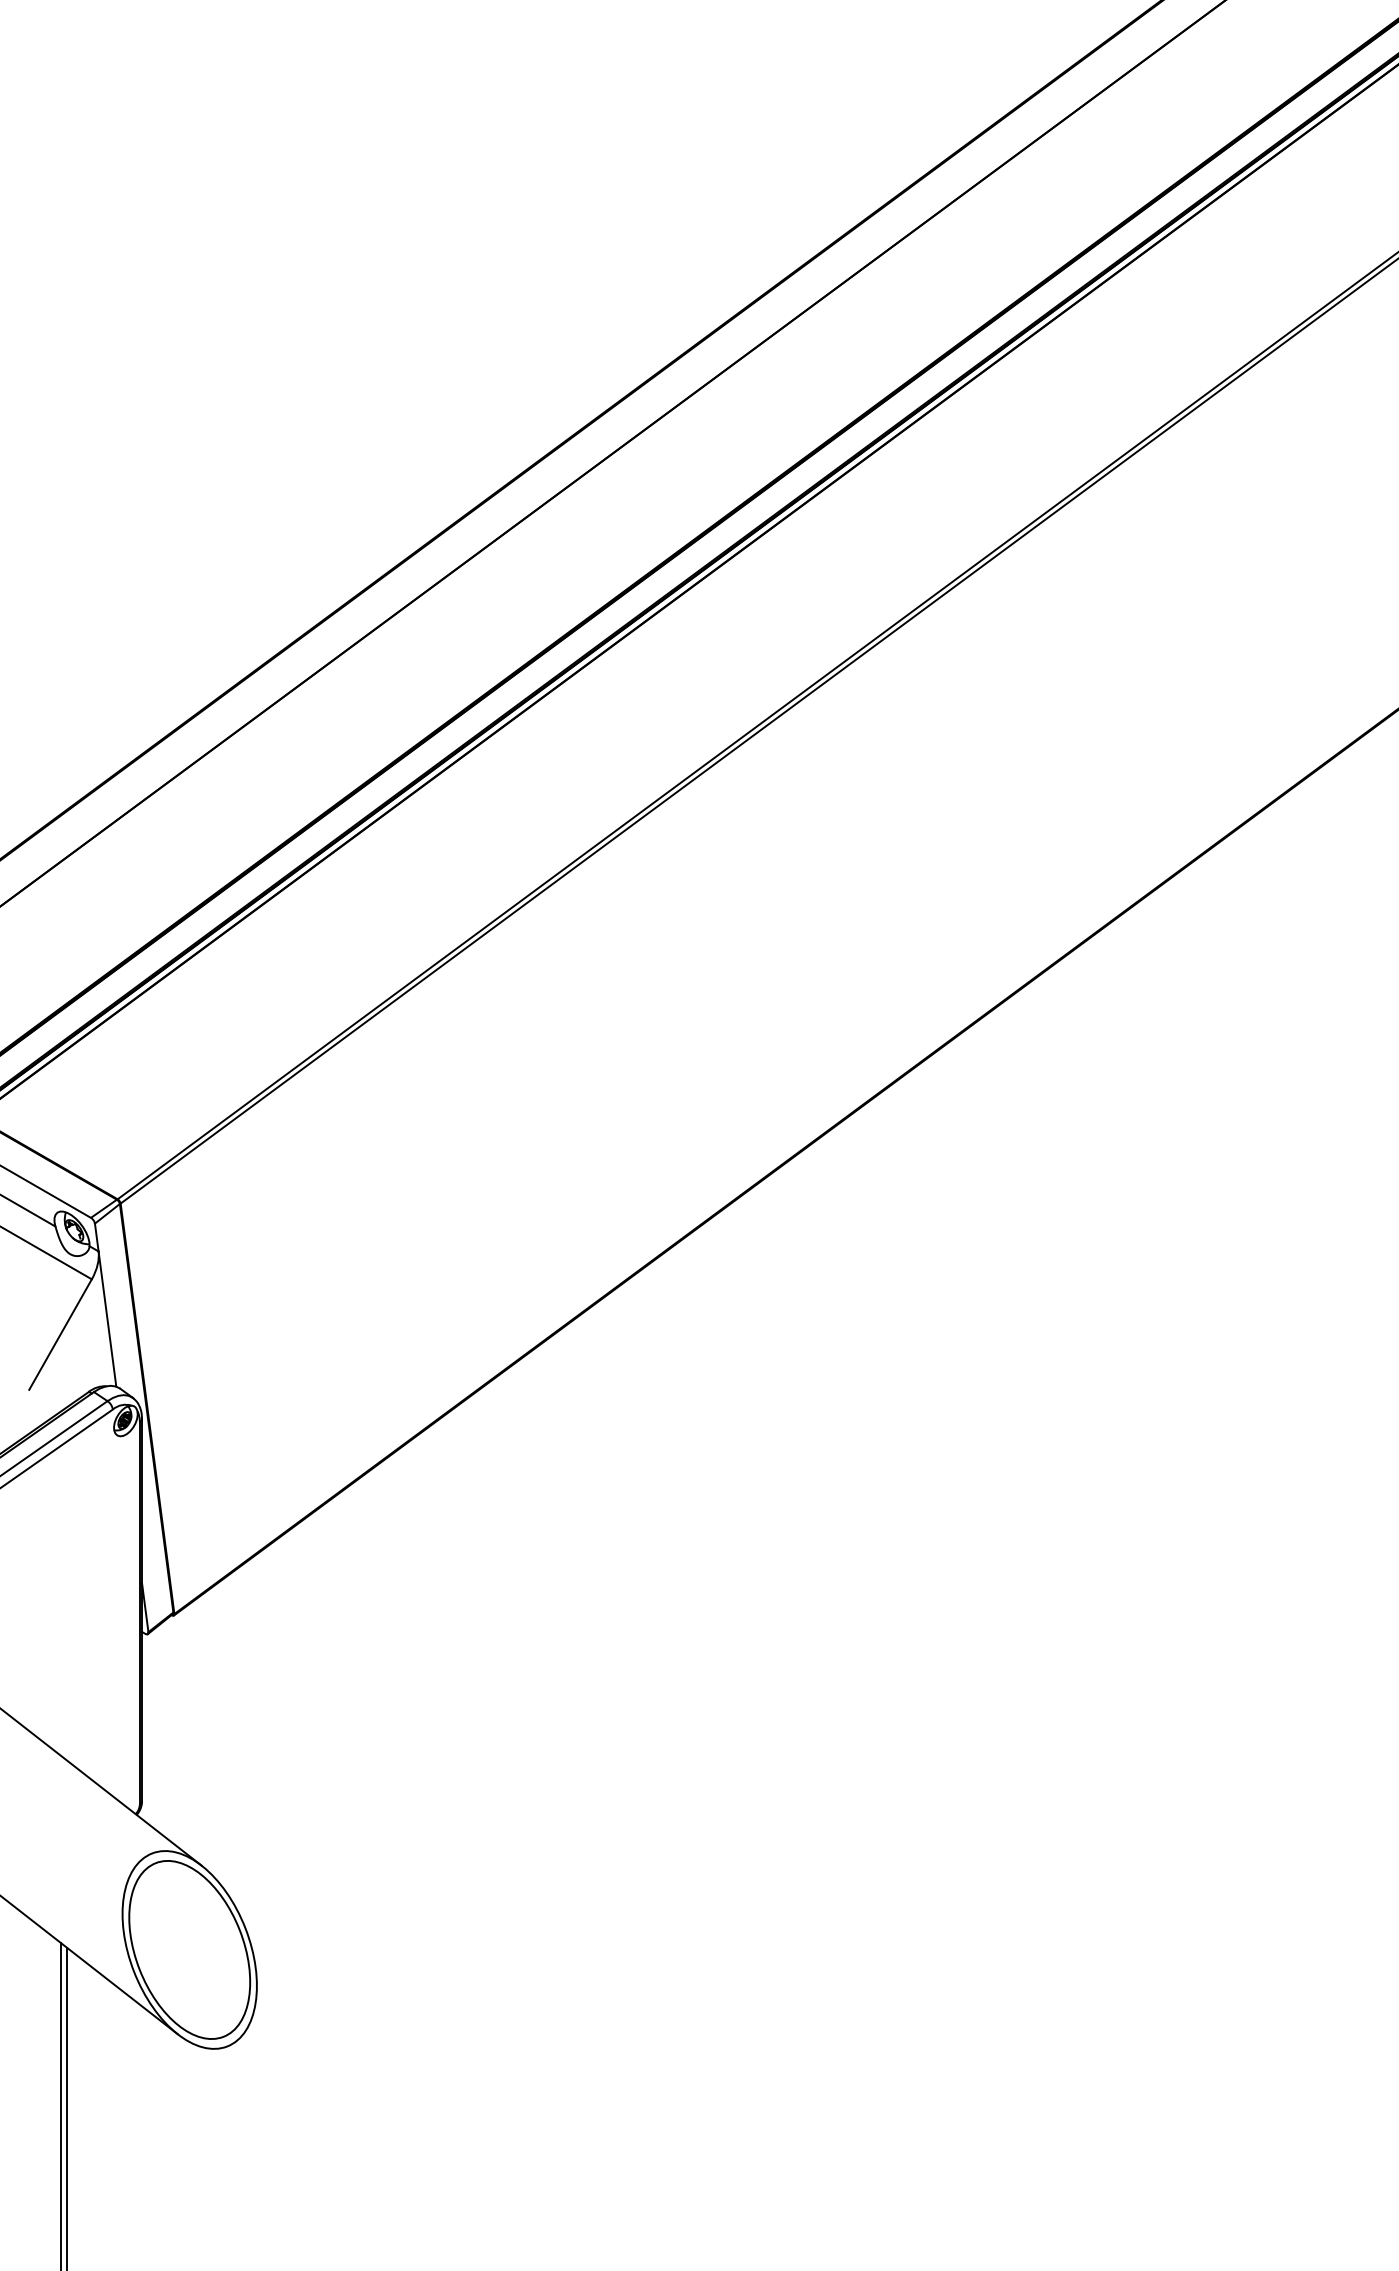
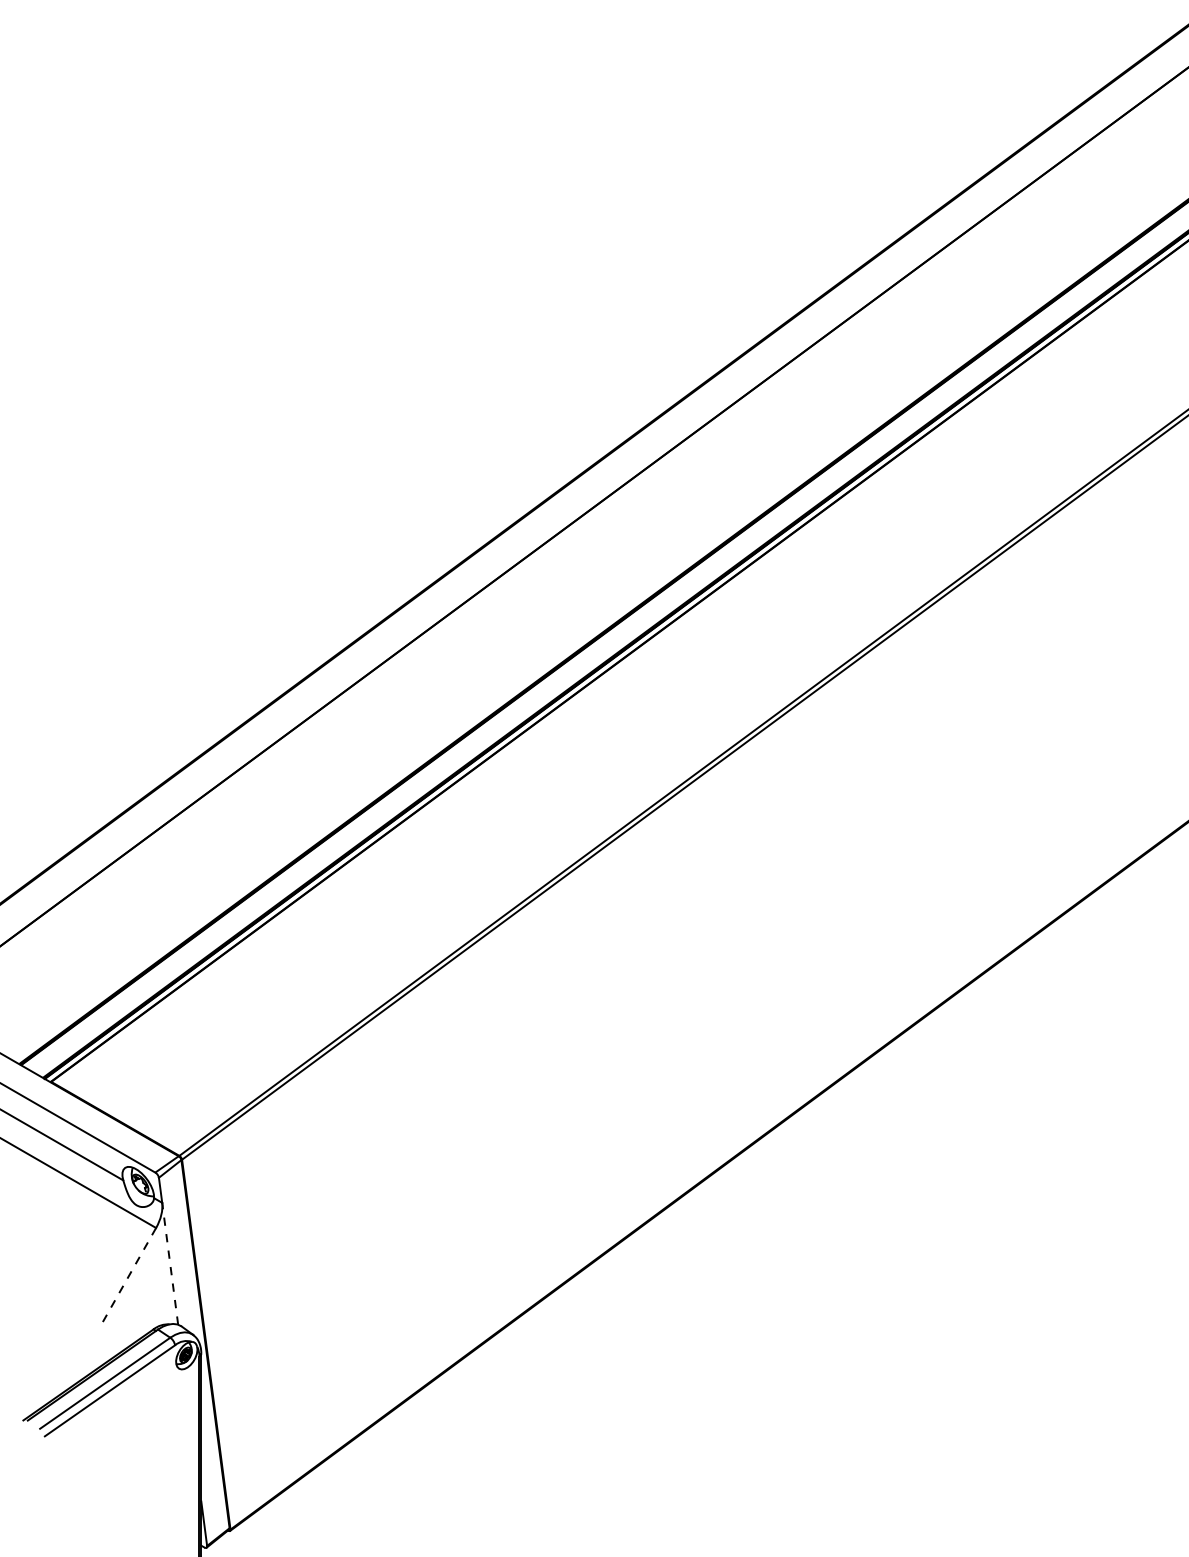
line: (107, 1318) -> (170, 1263), solid -> dashed
line: (60, 1334) -> (127, 1277), solid -> dashed

